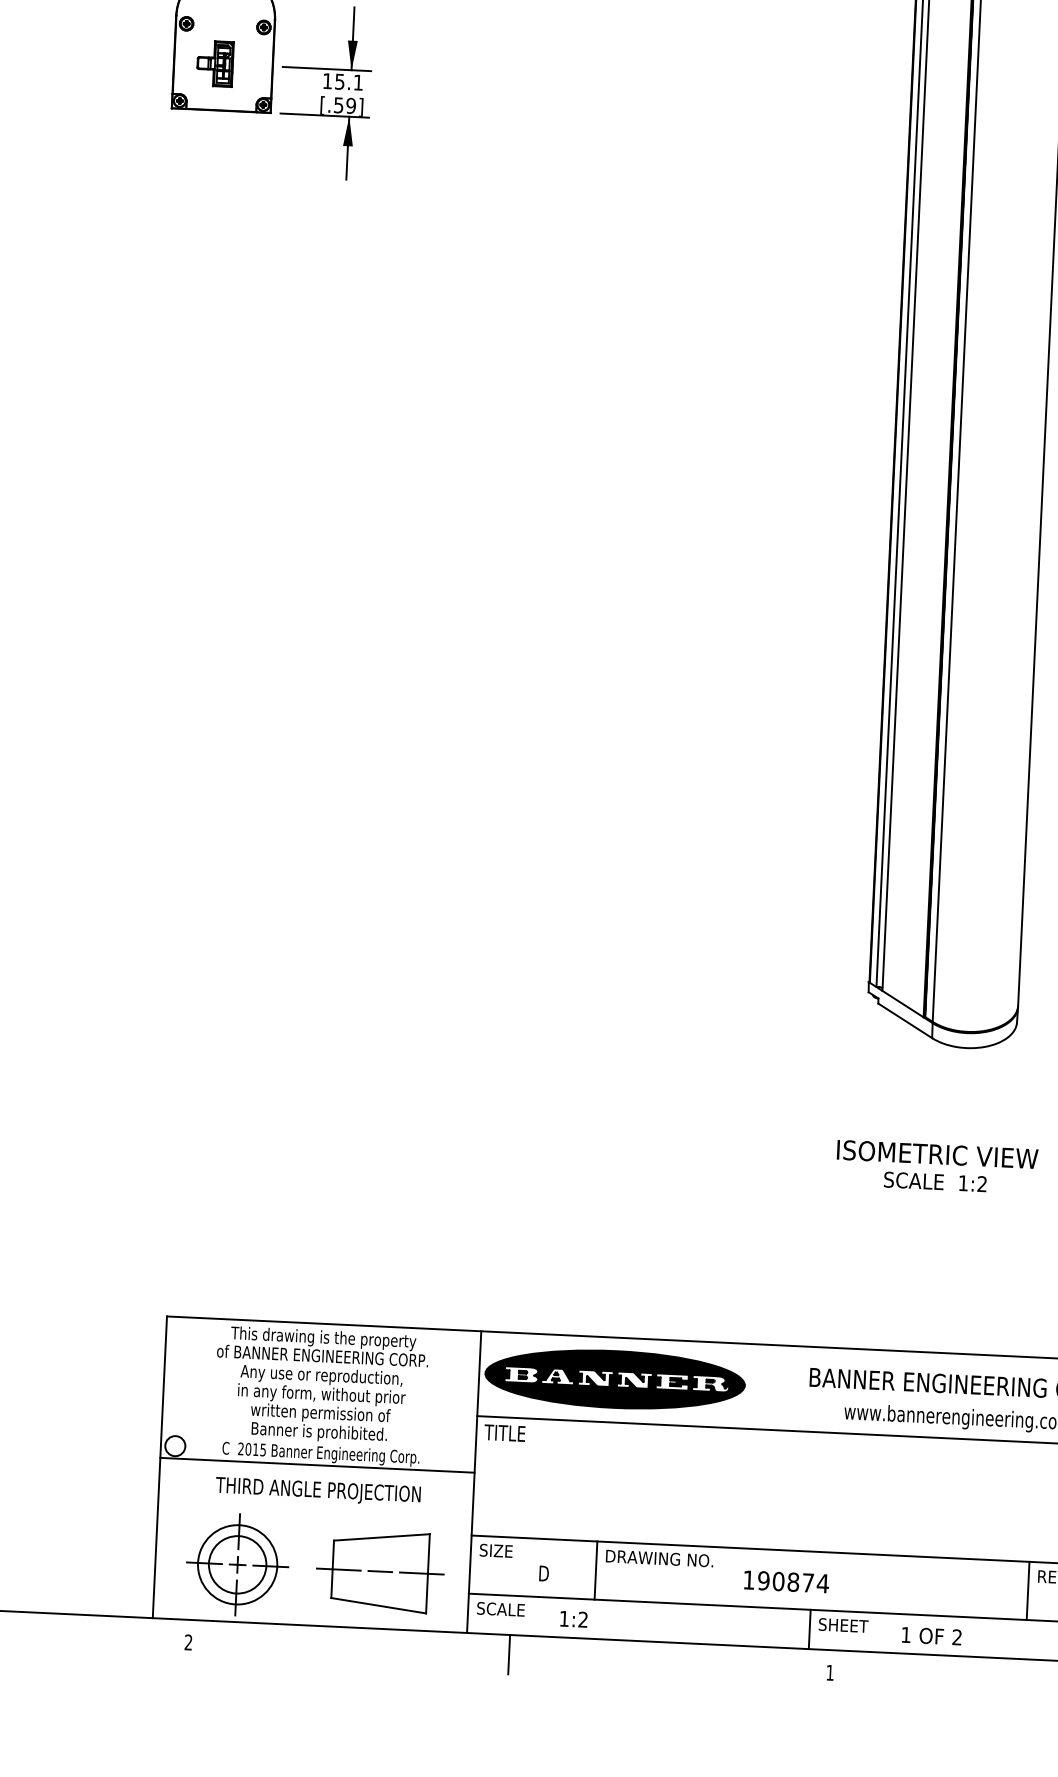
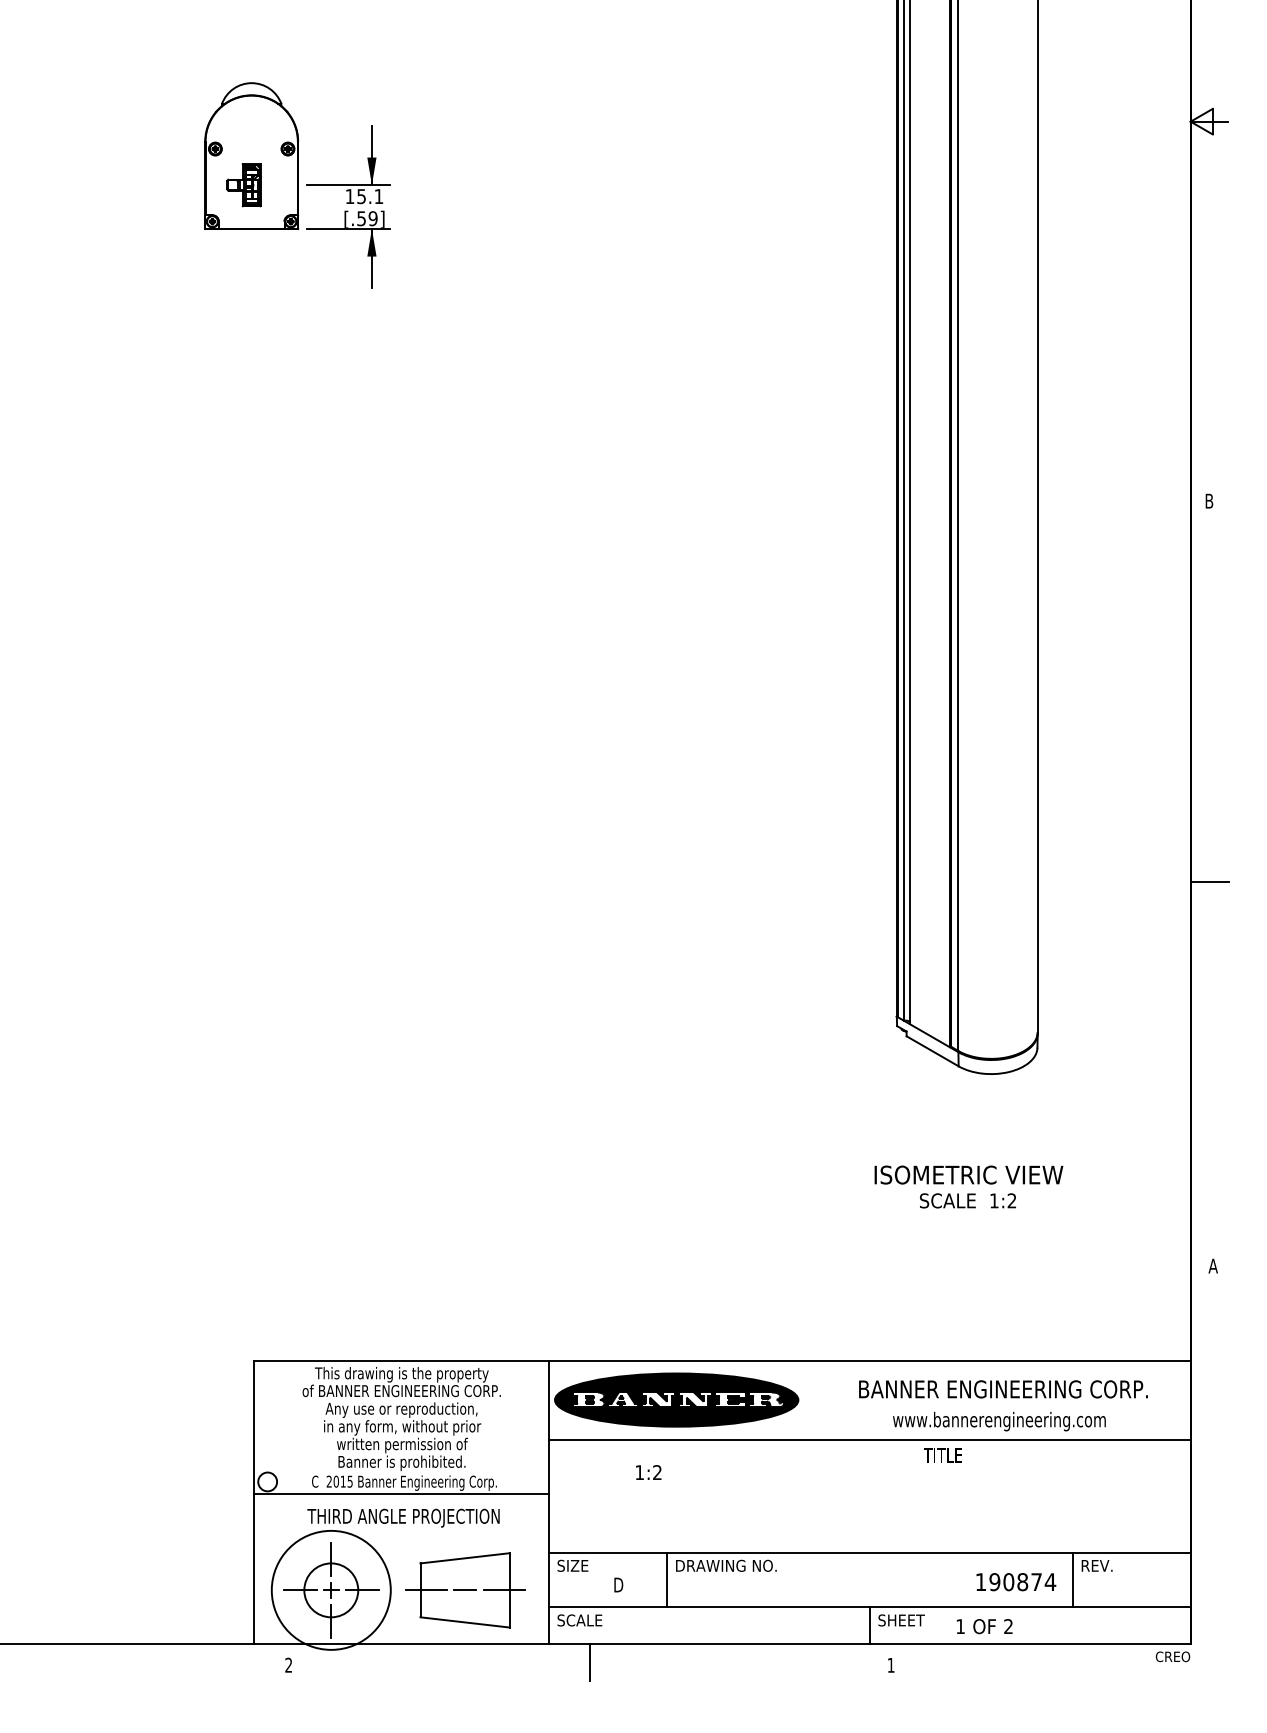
text: (504, 1433) -> (942, 1455), moved
circle: (237, 1564) -> (331, 1590), size x1.6
text: (786, 1582) -> (1016, 1582), moved
text: (573, 1619) -> (648, 1472), moved

